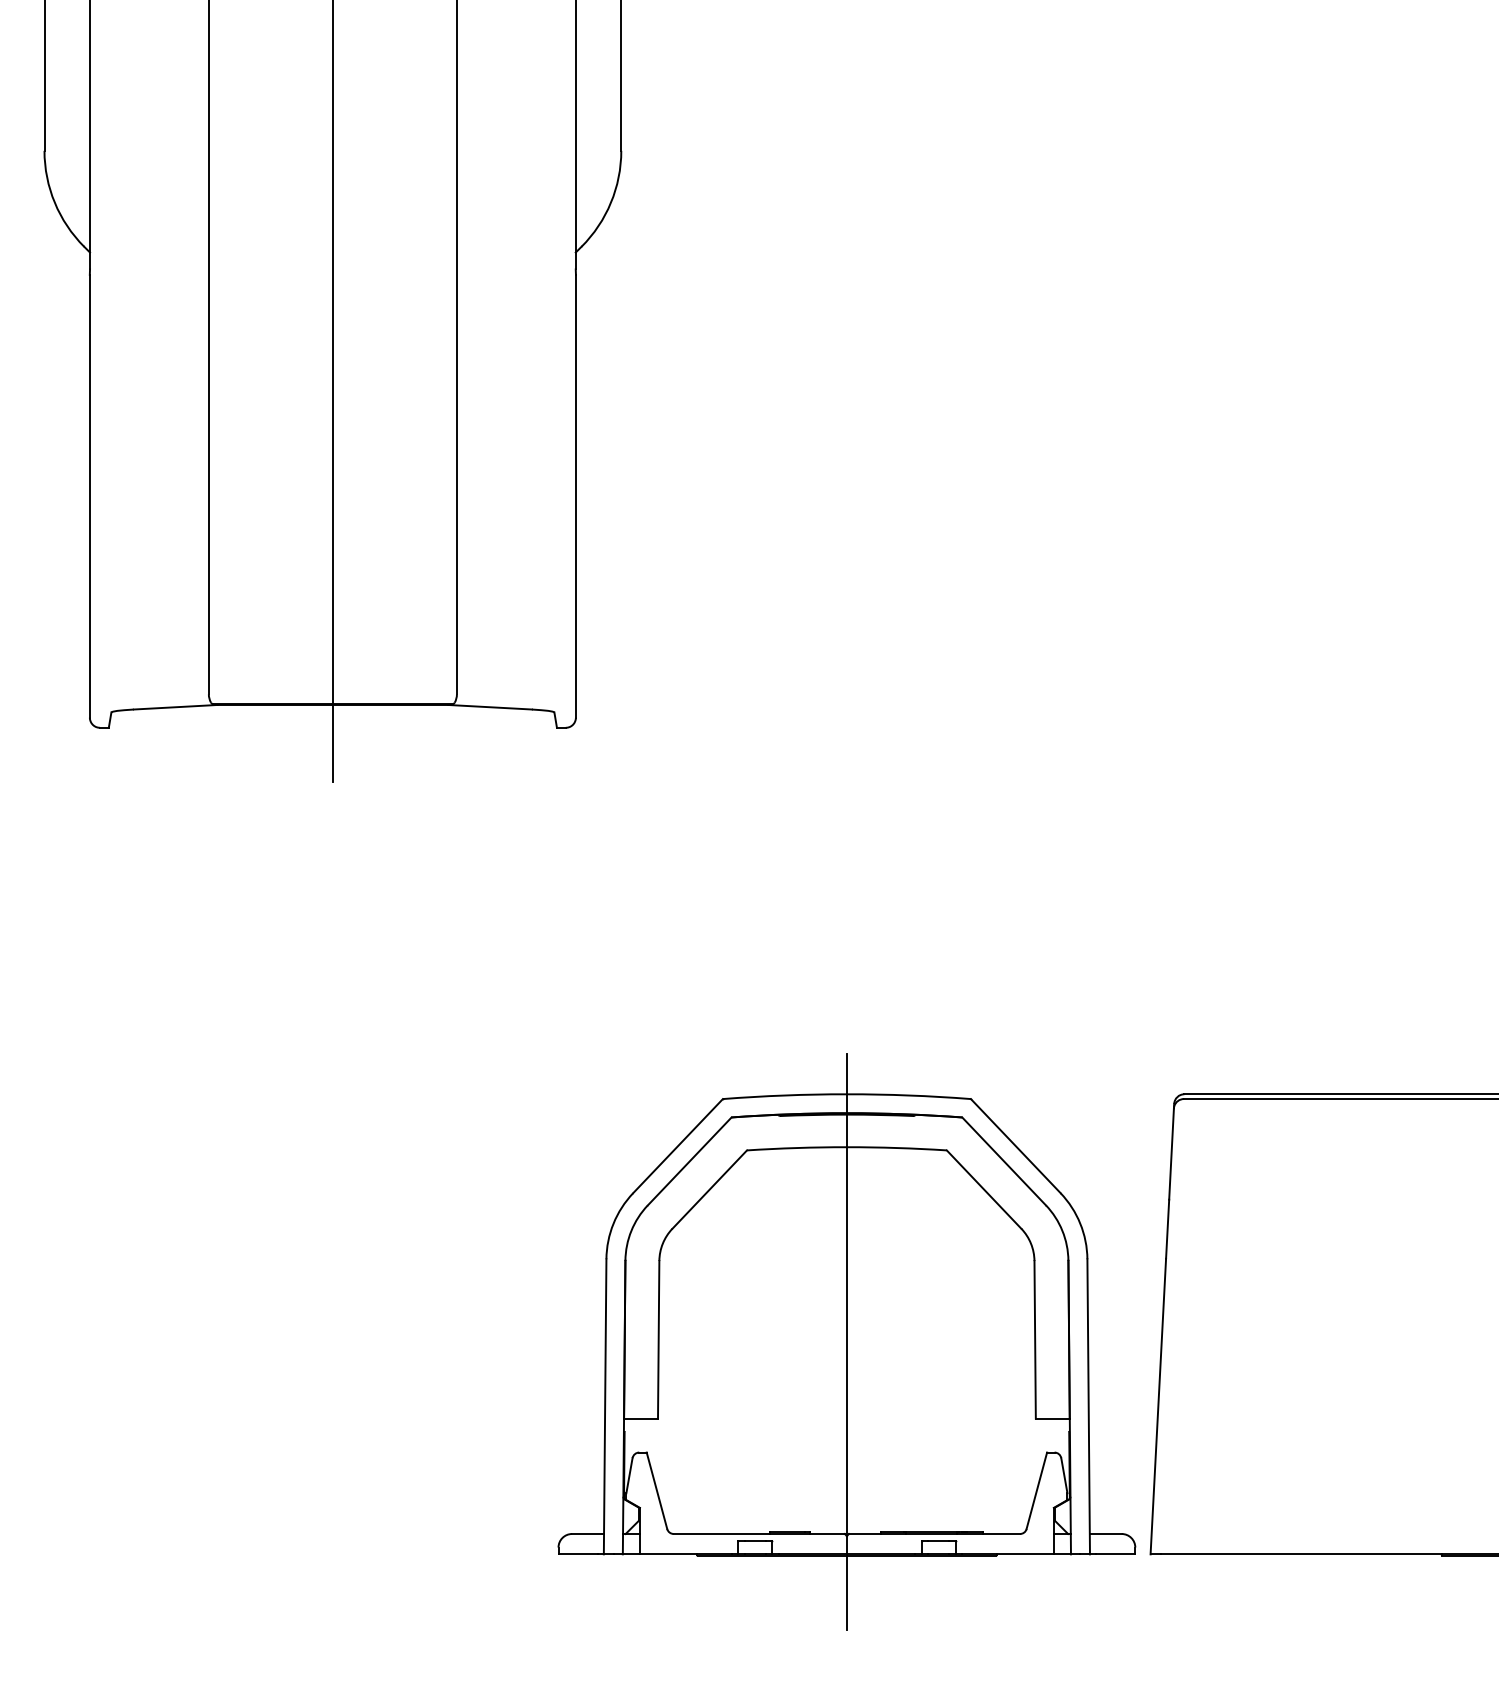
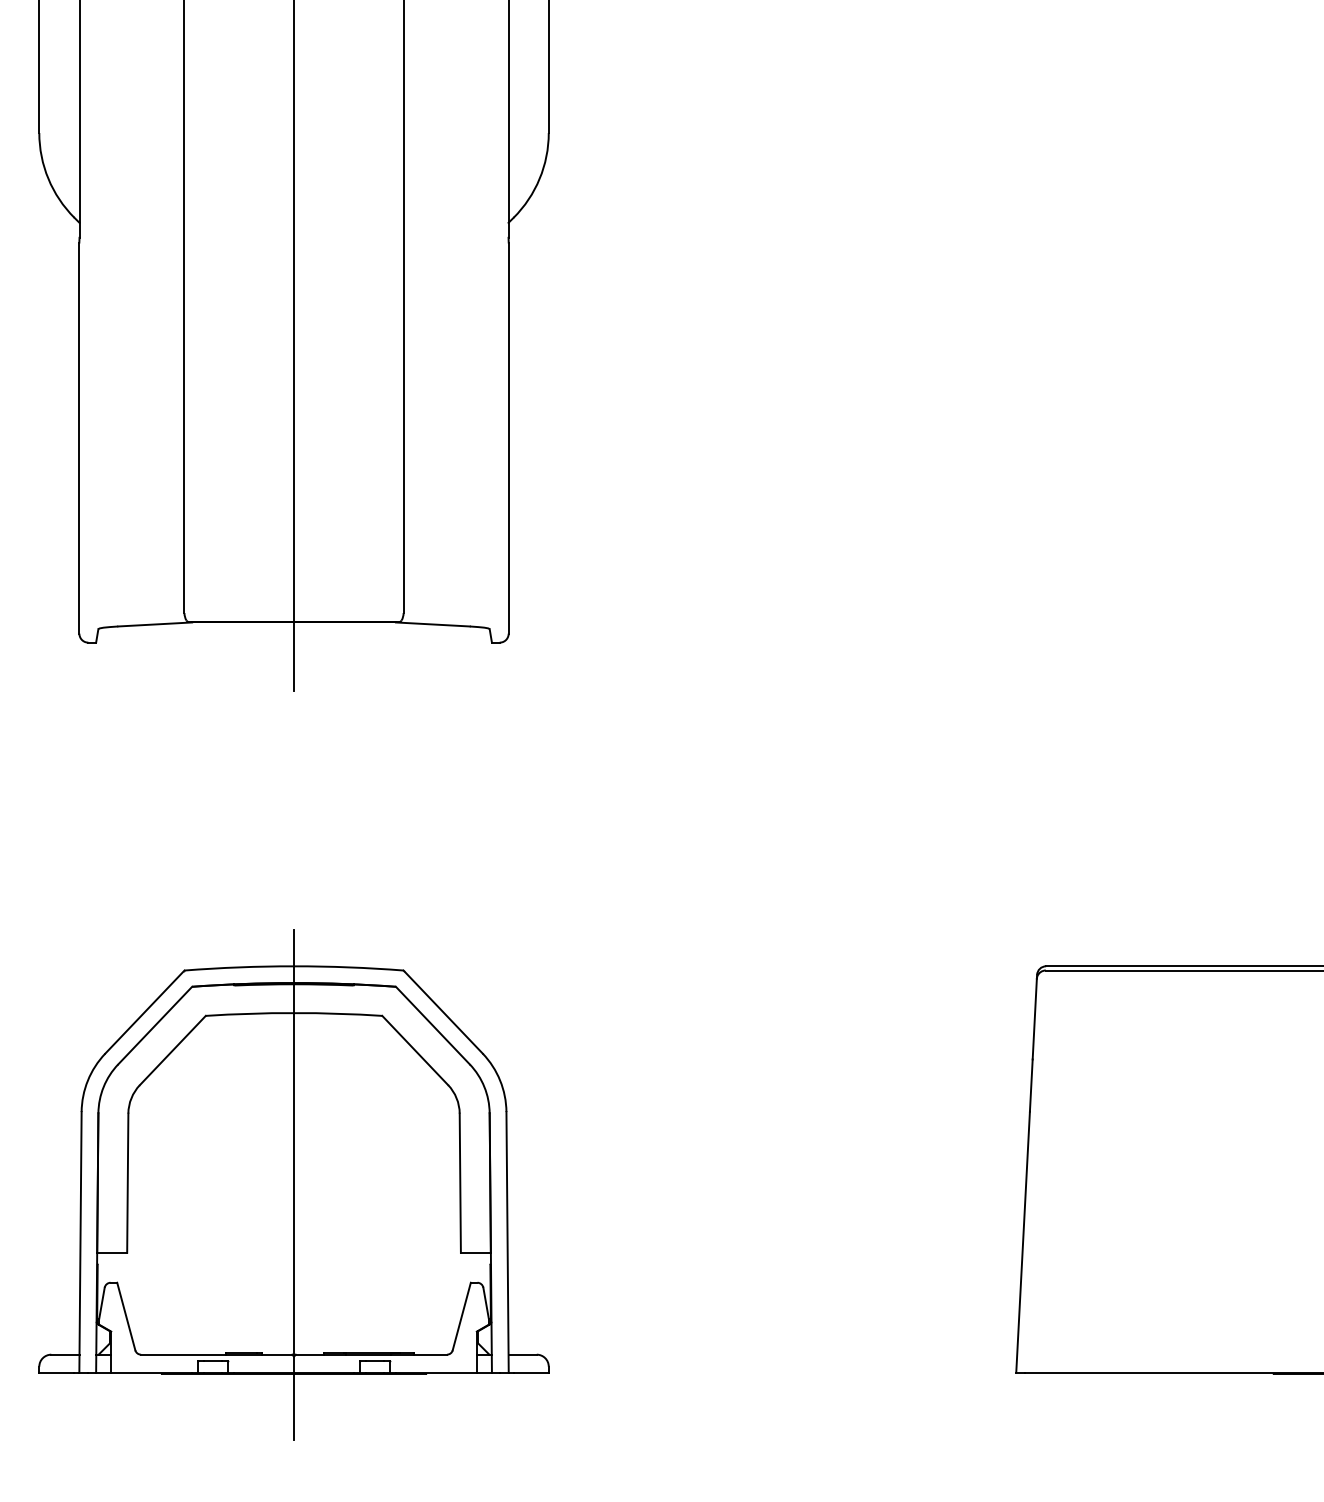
part: (846, 1341) -> (293, 1184), moved

